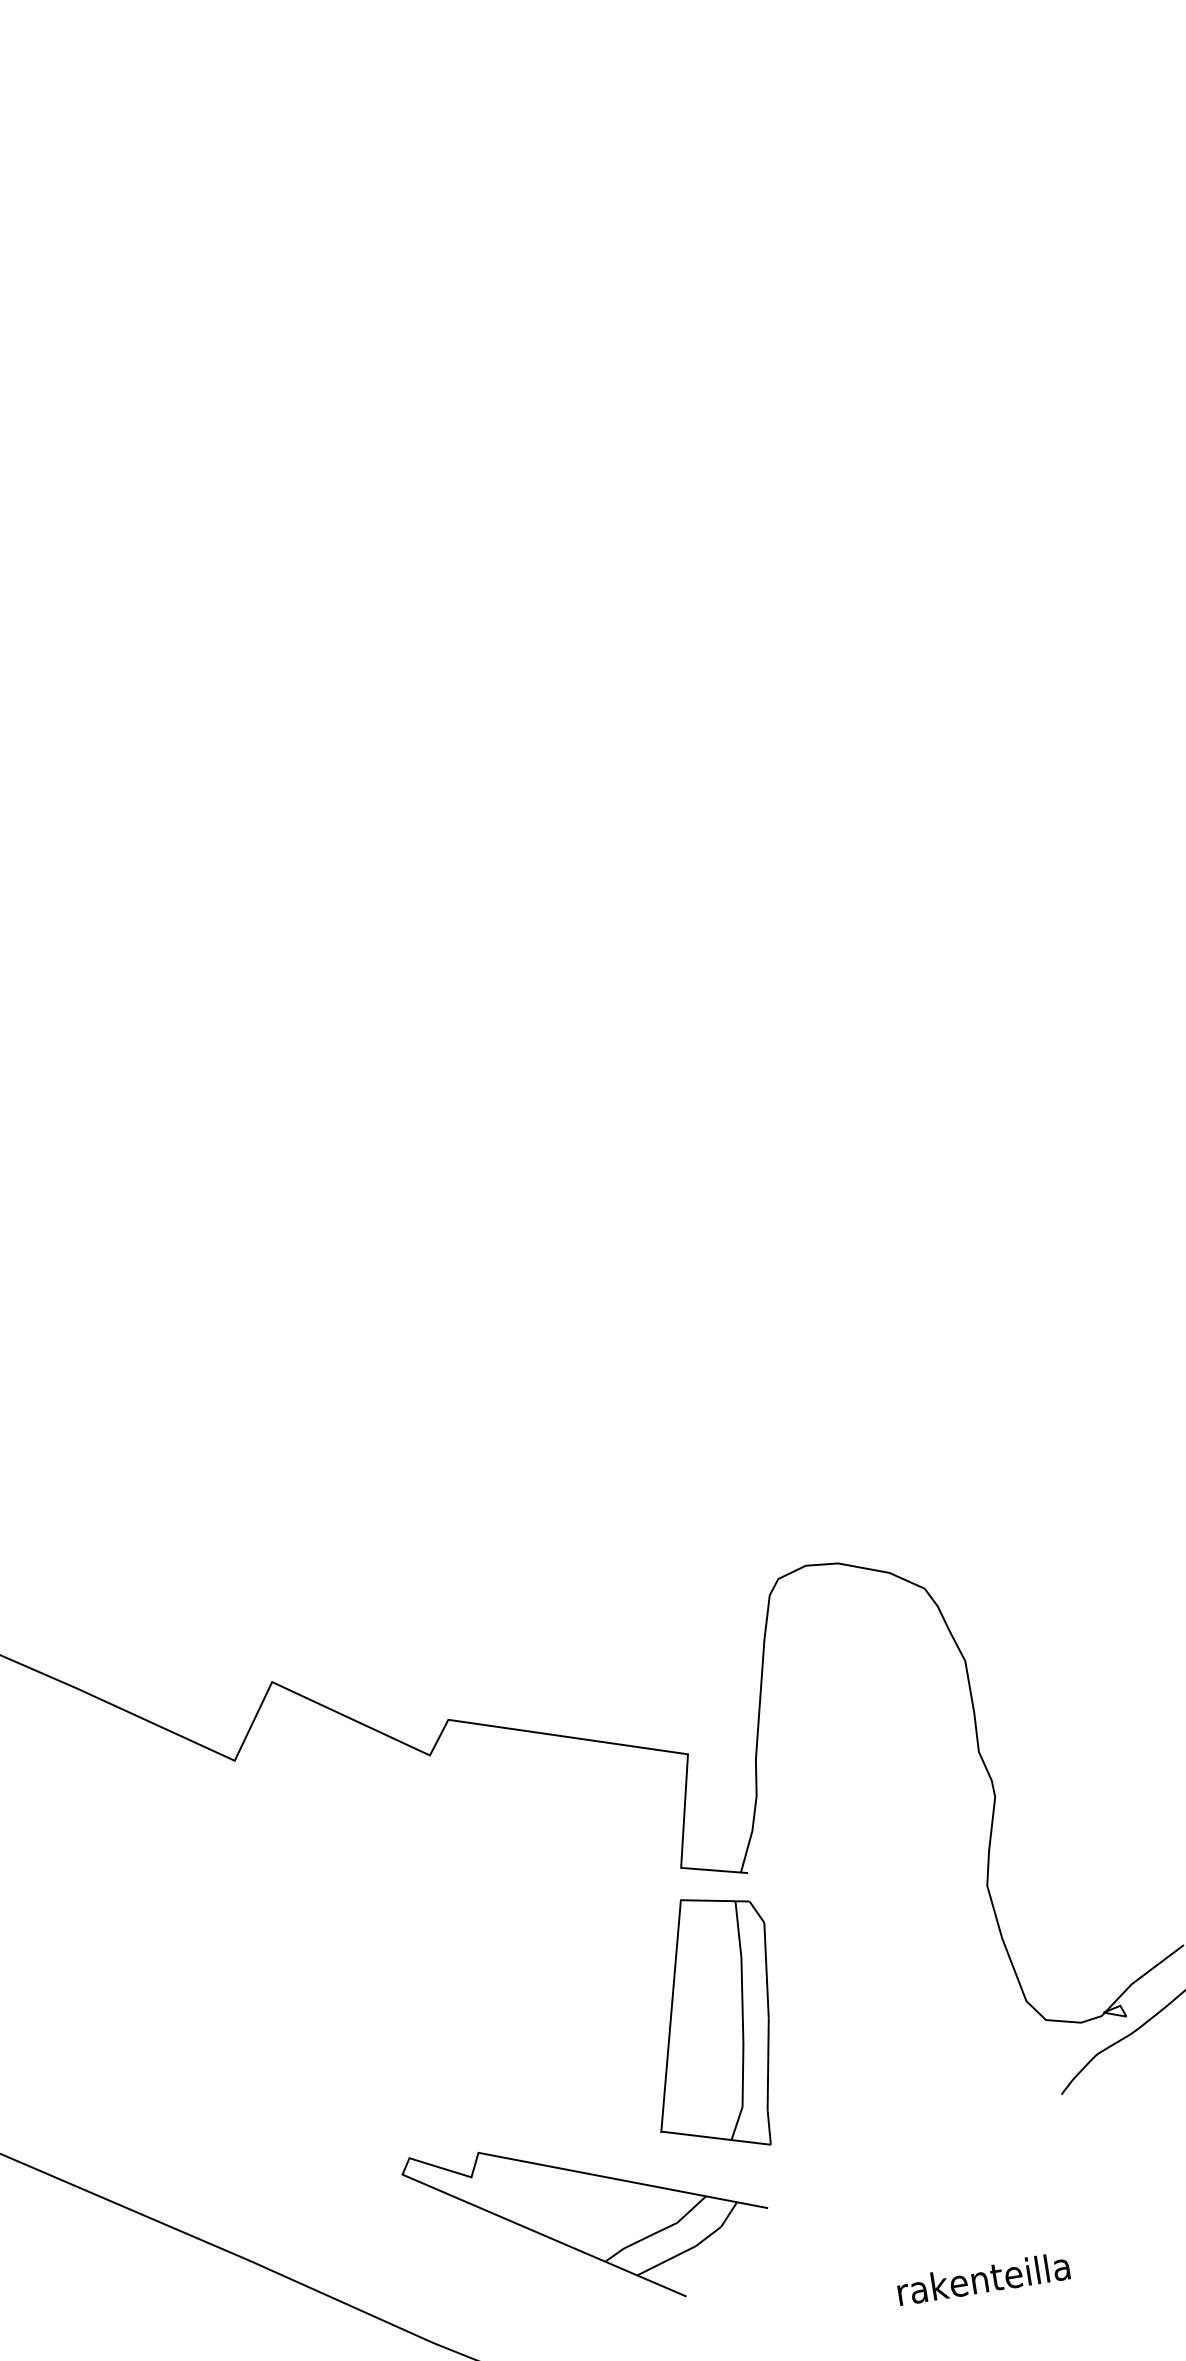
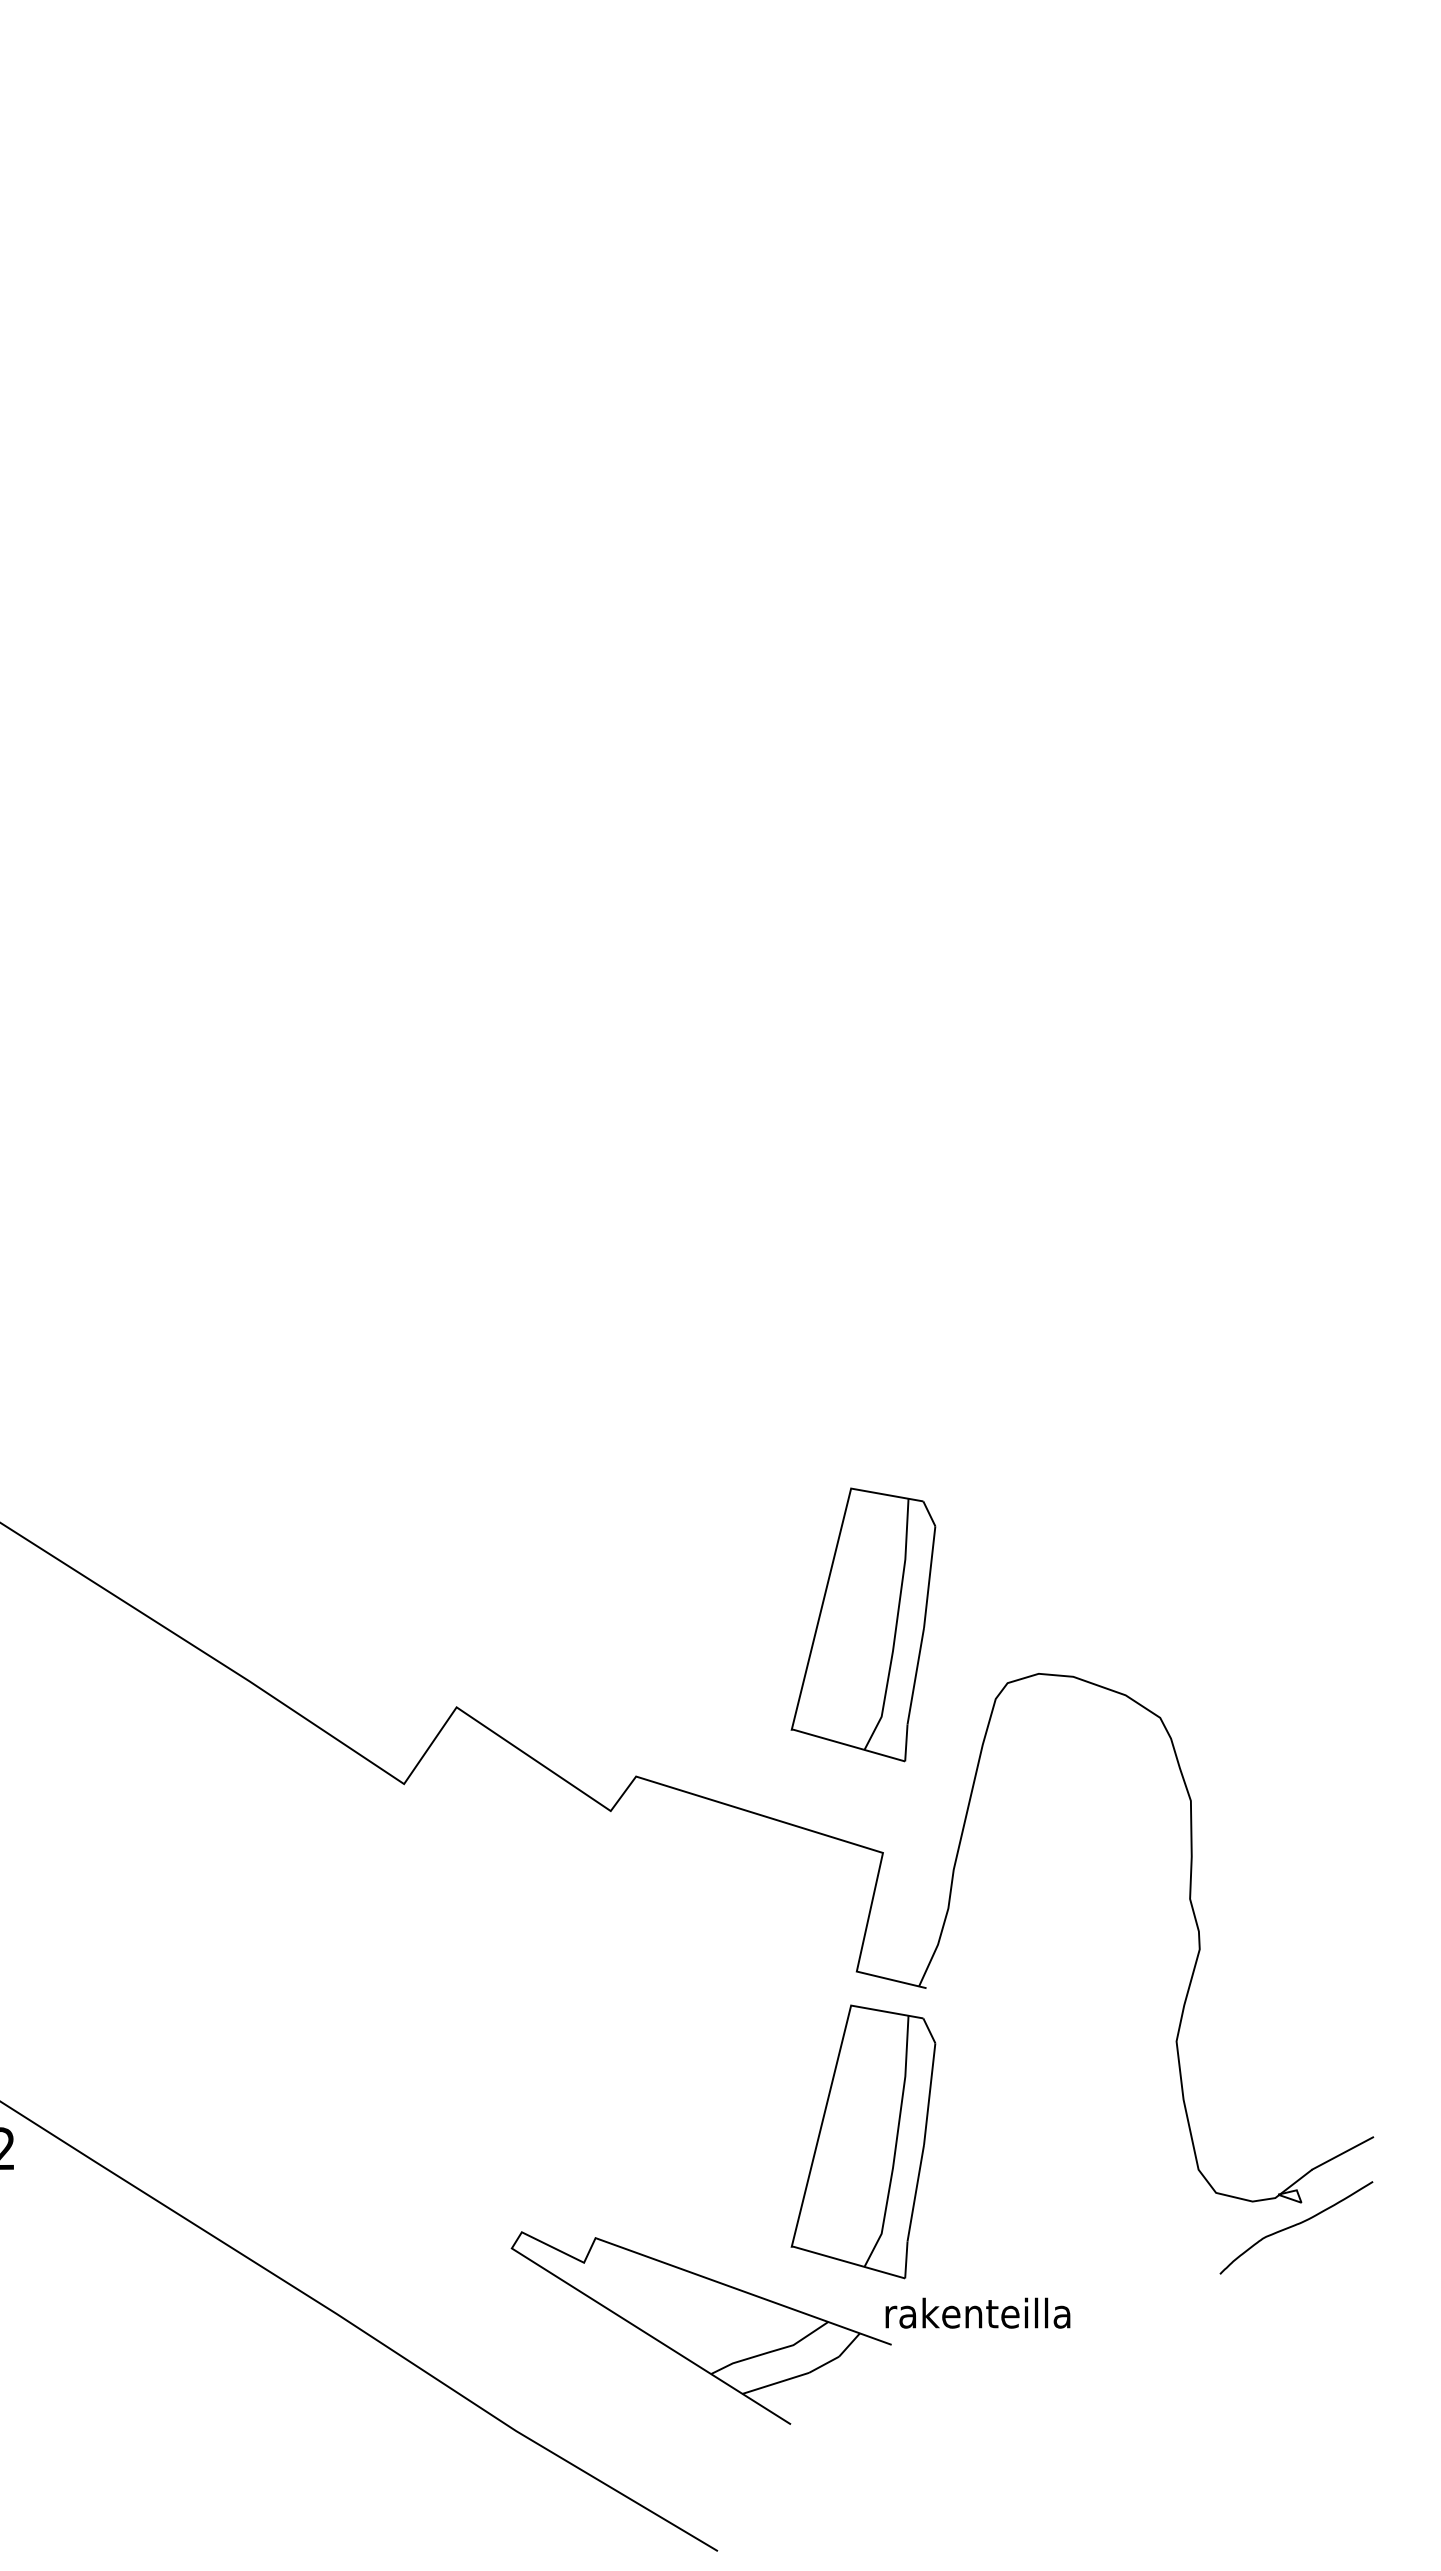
part: (636, 1545) -> (863, 1624), added
text: (982, 2278) -> (977, 2312), moved

